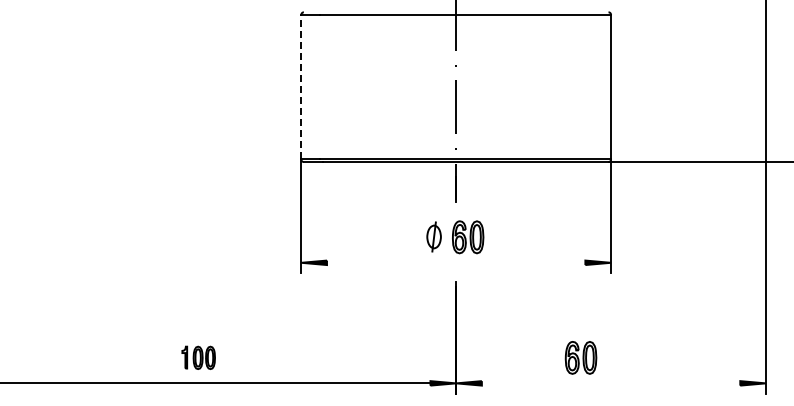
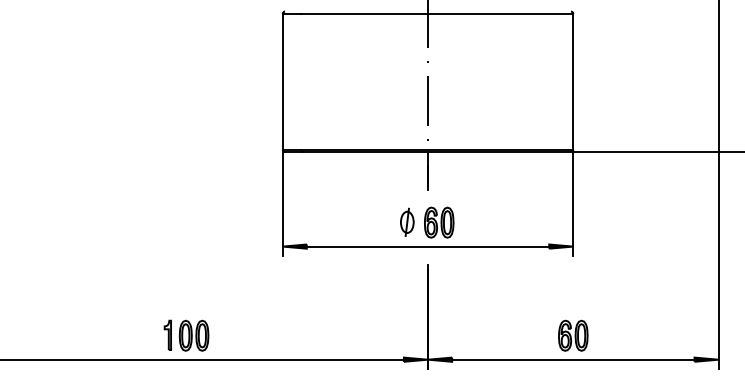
line: (301, 86) -> (282, 81), dashed -> solid
line: (456, 262) -> (428, 246), added
part: (198, 357) -> (186, 335), size x1.43
part: (580, 357) -> (572, 335), moved
line: (610, 383) -> (572, 359), added

